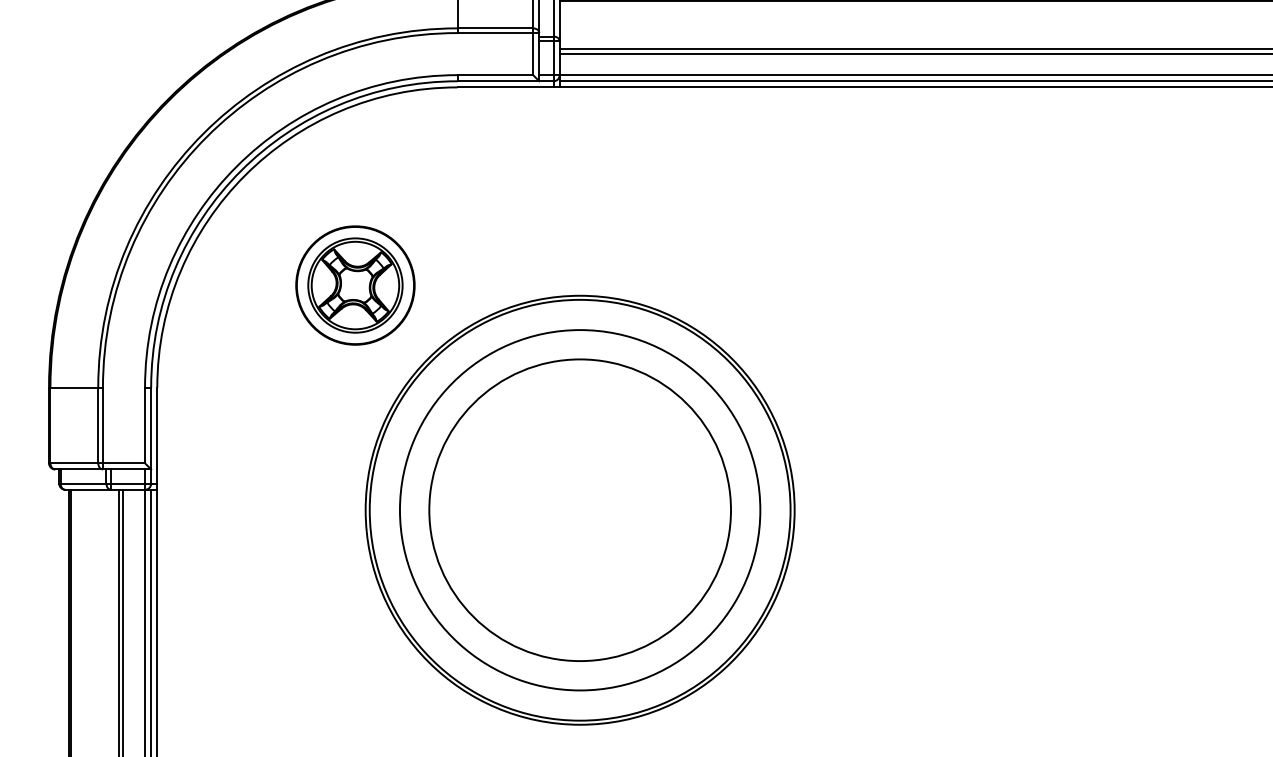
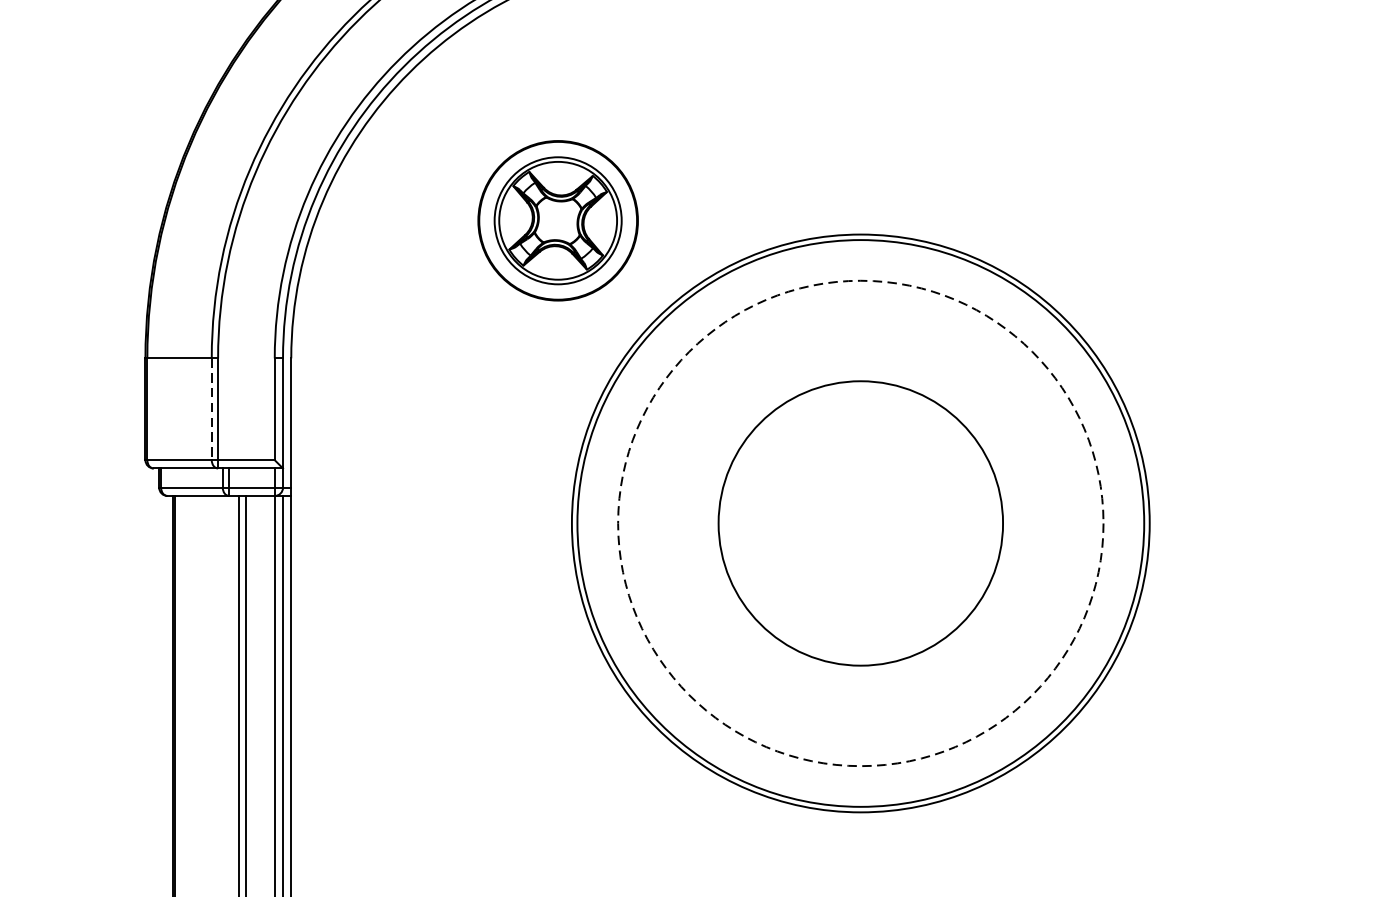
line: (98, 425) -> (212, 409), solid -> dashed
circle: (579, 510) -> (859, 523), solid -> dashed
circle: (580, 510) -> (861, 523), size x0.7

